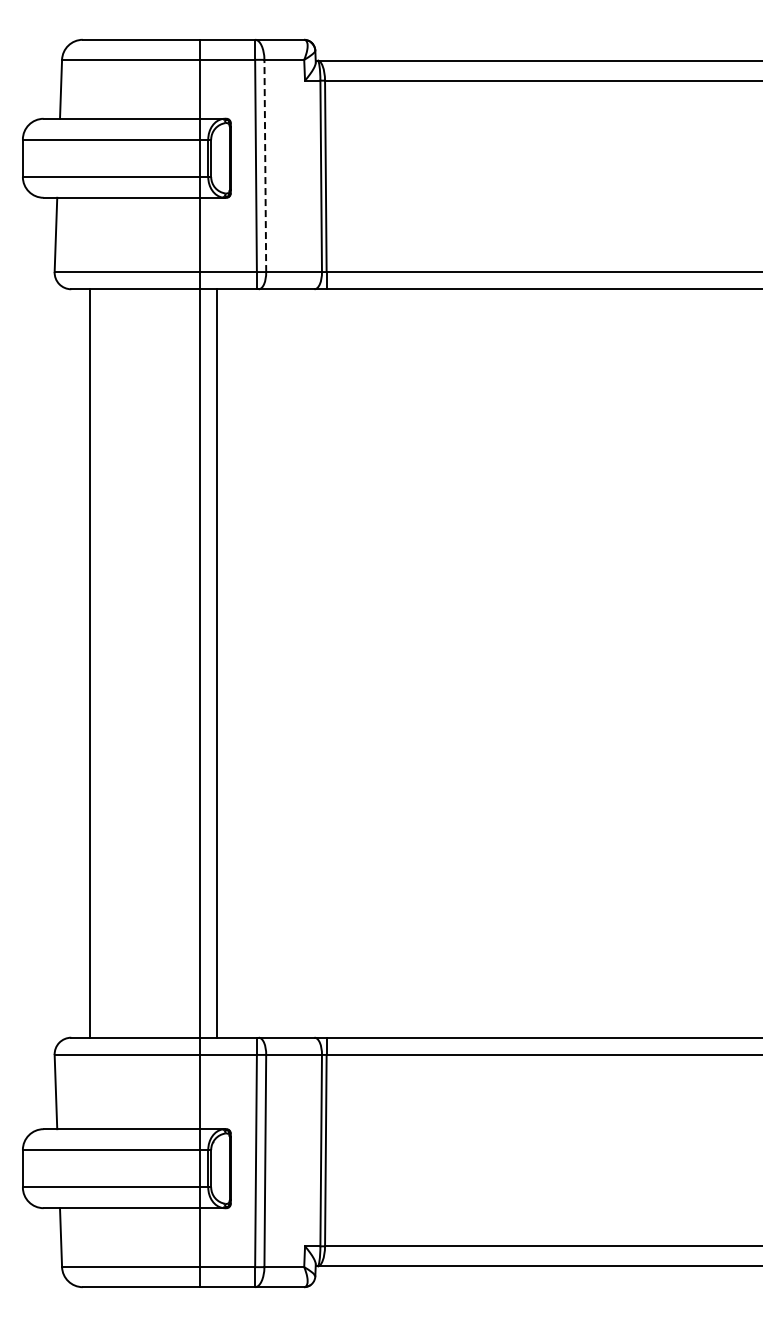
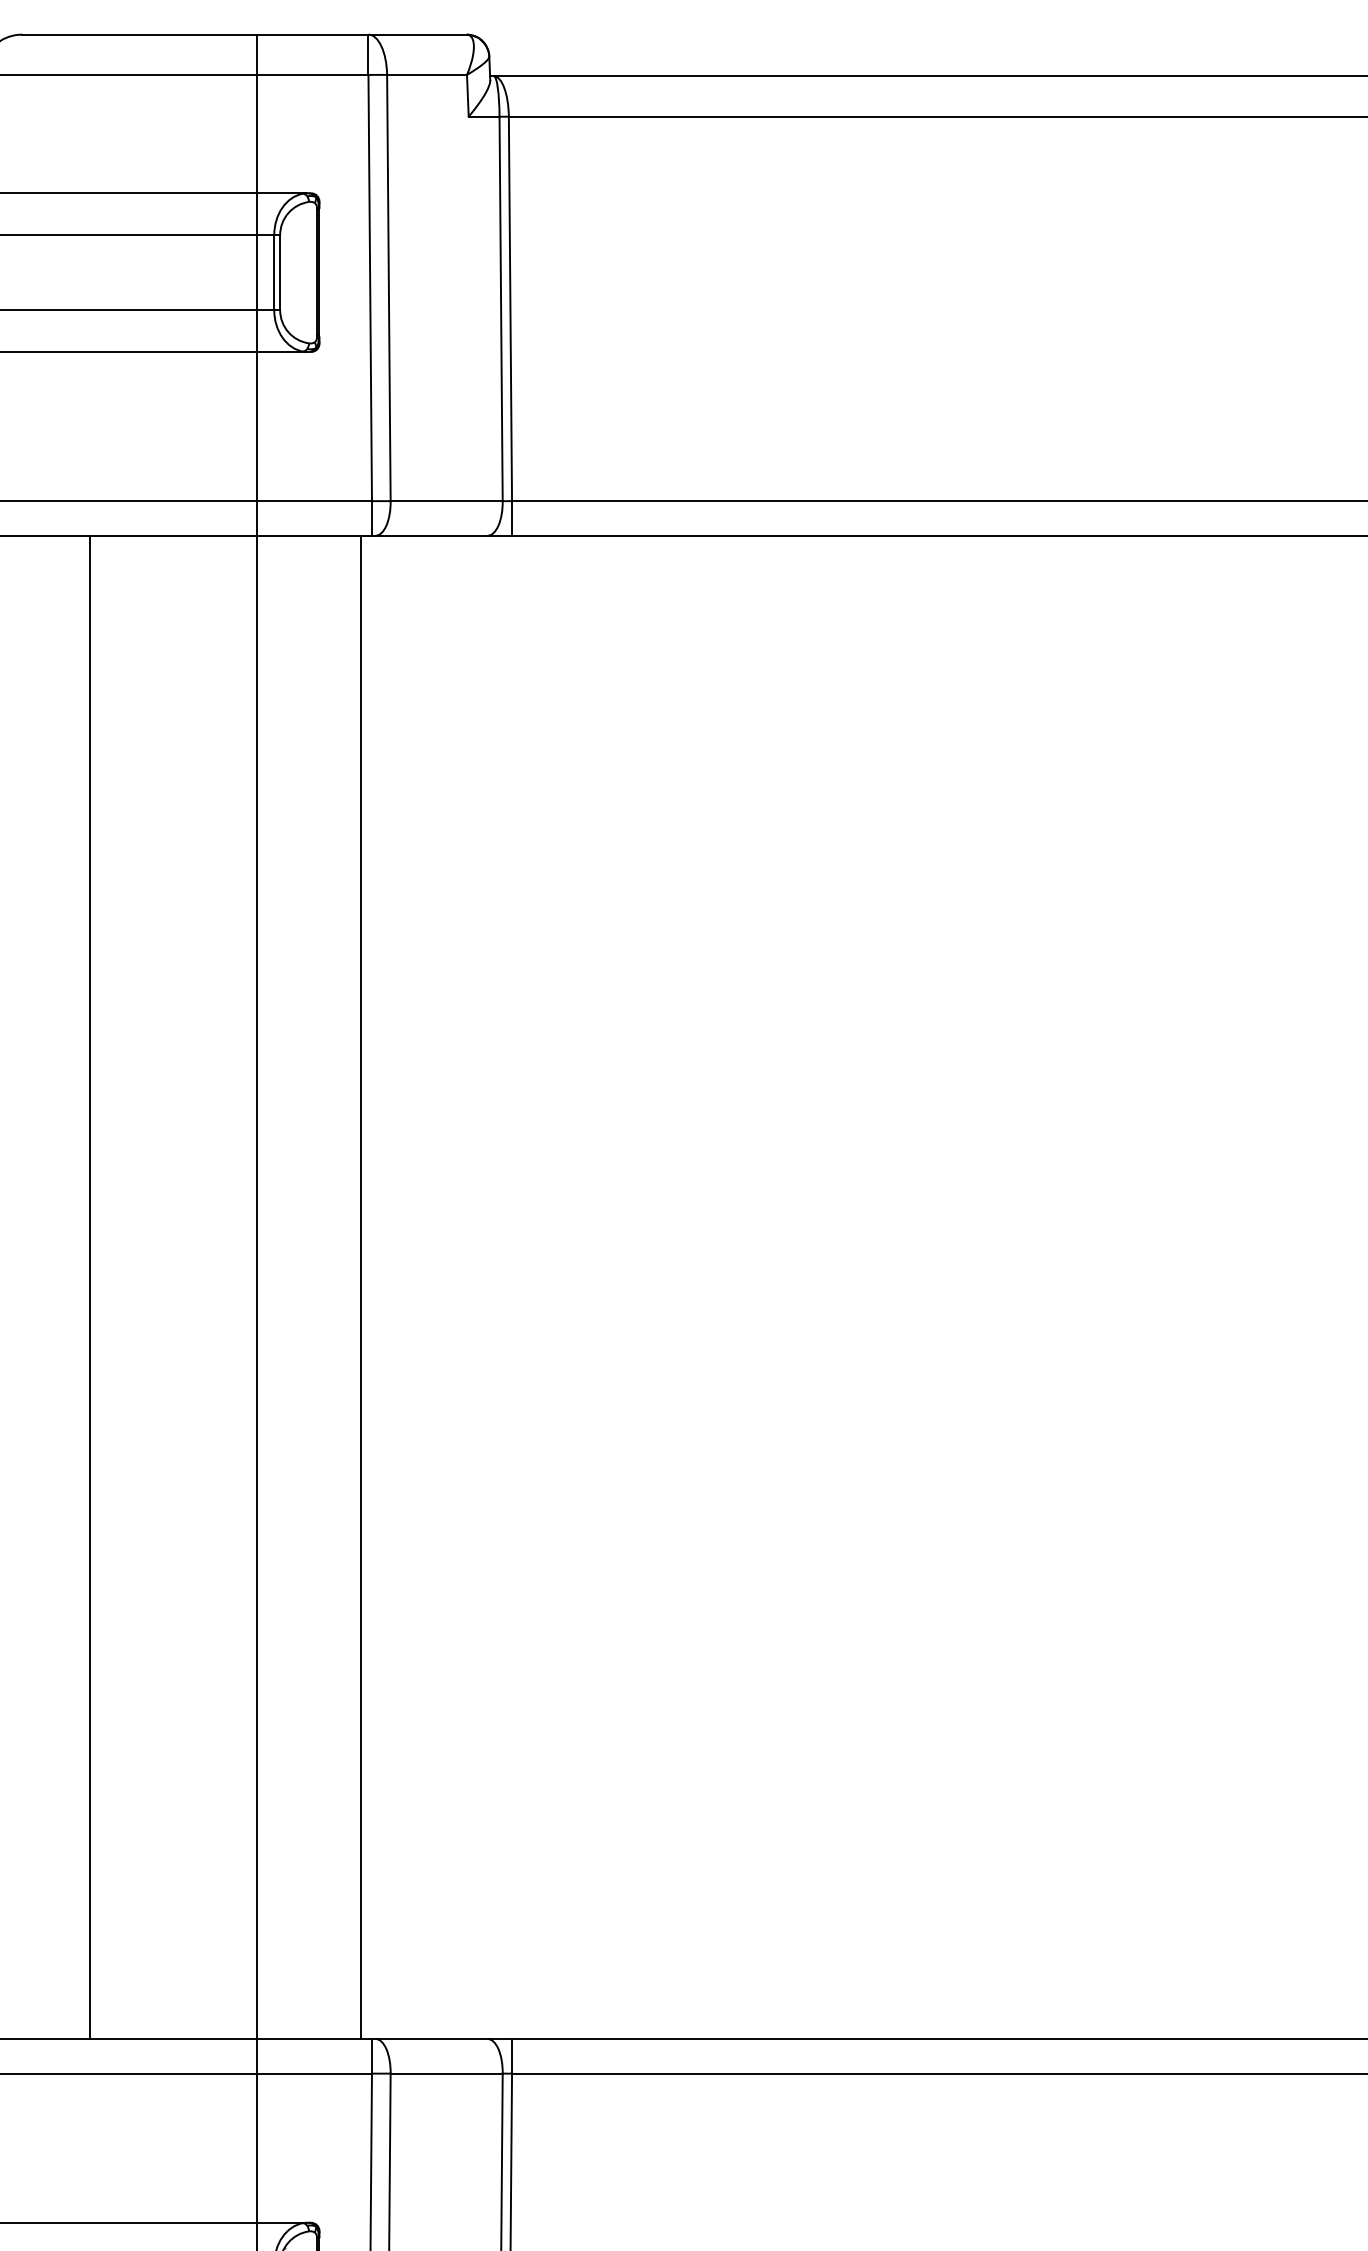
line: (265, 165) -> (389, 287), dashed -> solid
line: (90, 663) -> (89, 1287), moved
line: (216, 663) -> (361, 1287), moved

